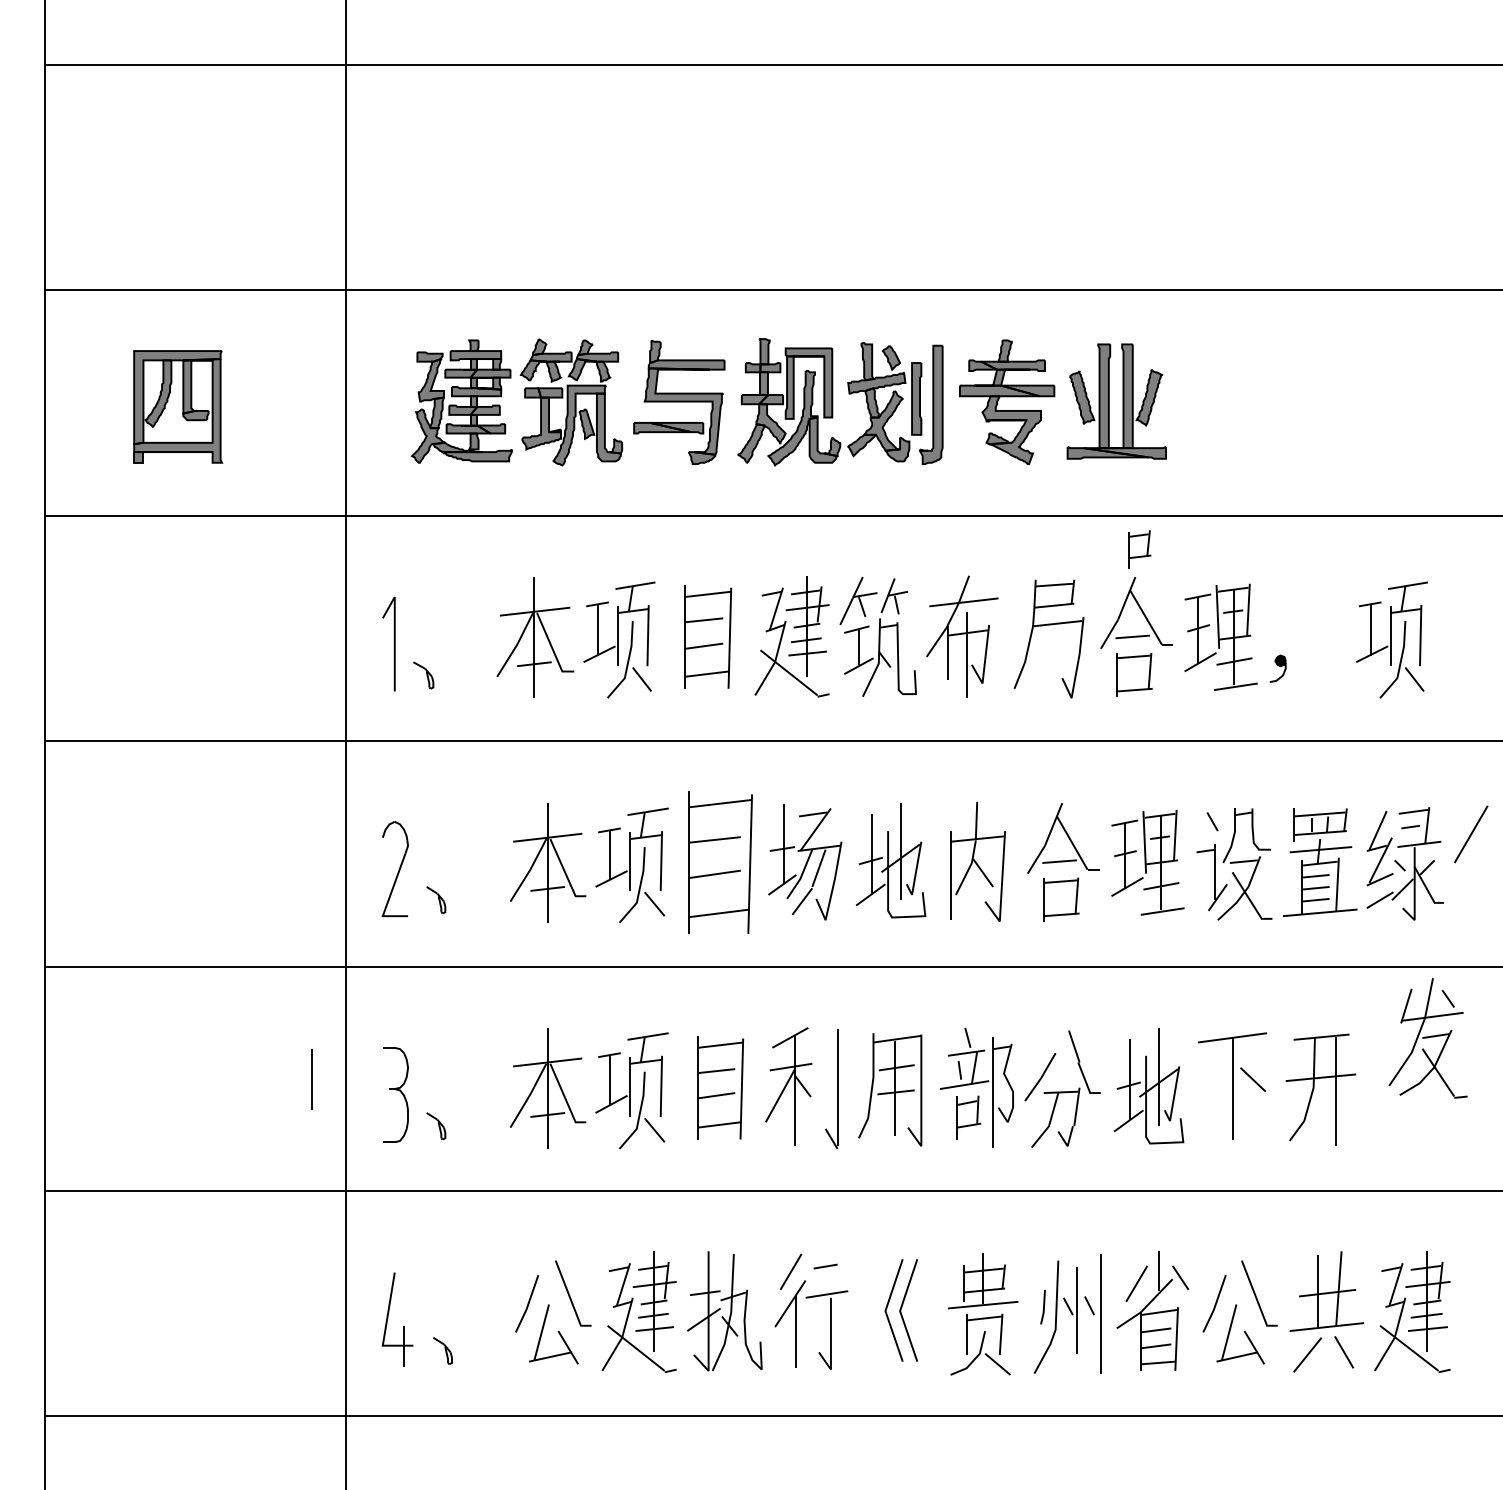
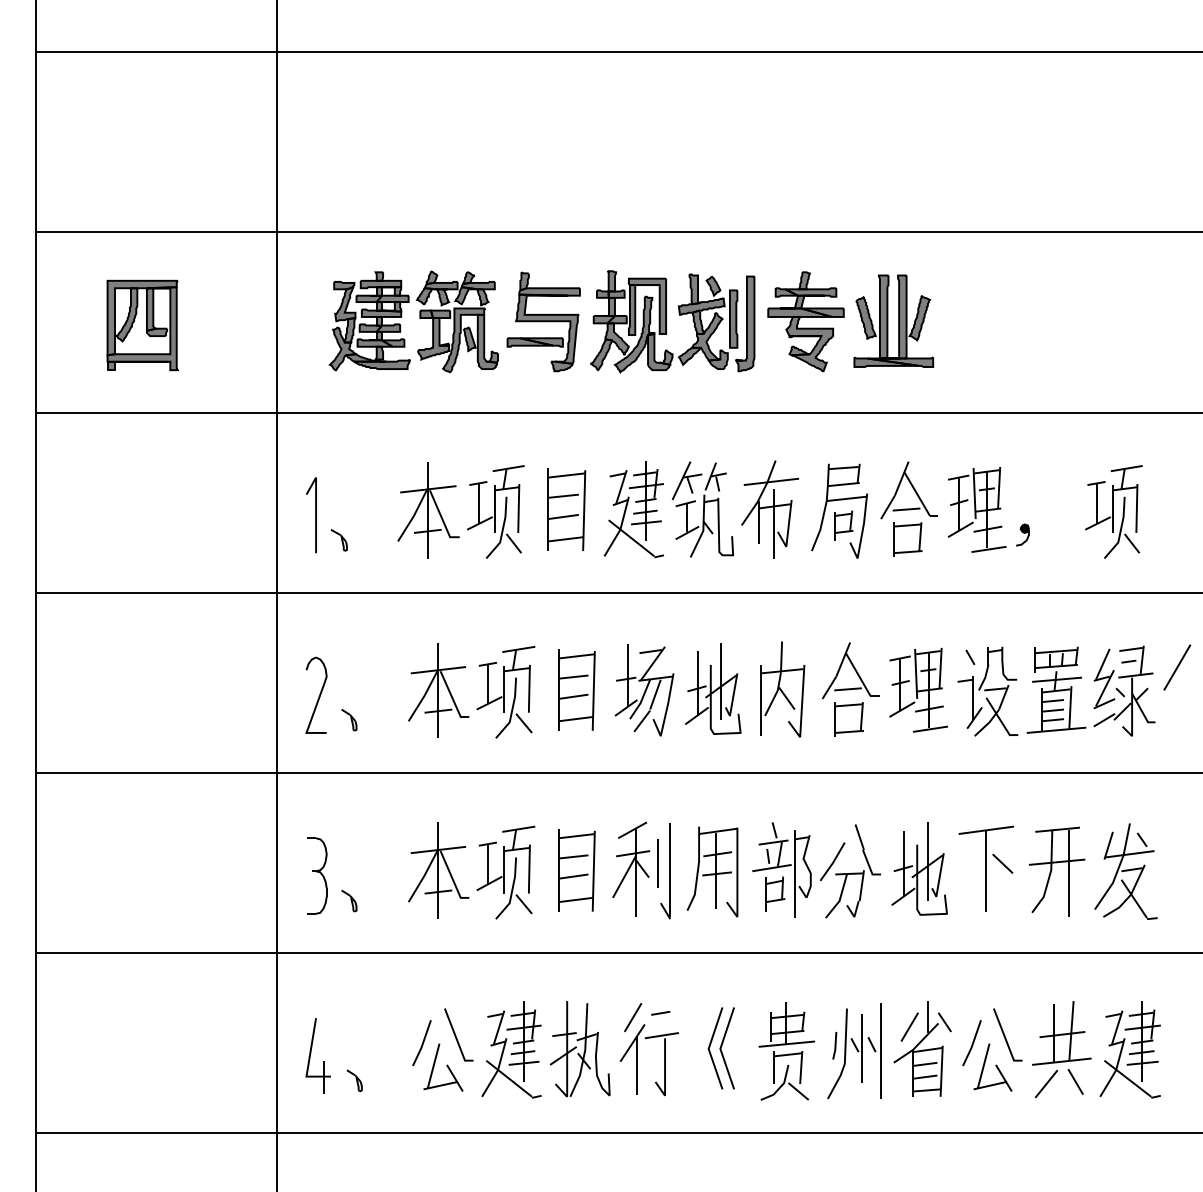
part: (1139, 549) -> (843, 525), moved
part: (720, 862) -> (576, 690), size x0.71
part: (1427, 1038) -> (1125, 871), moved
line: (311, 1079) -> (657, 863), moved

